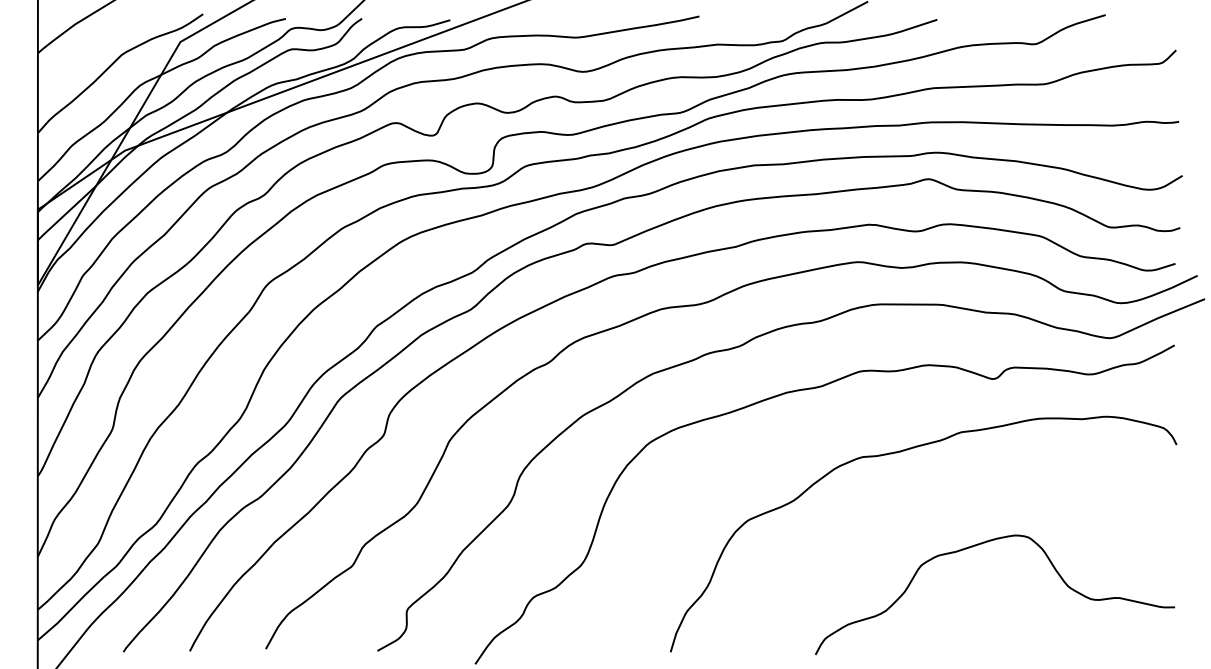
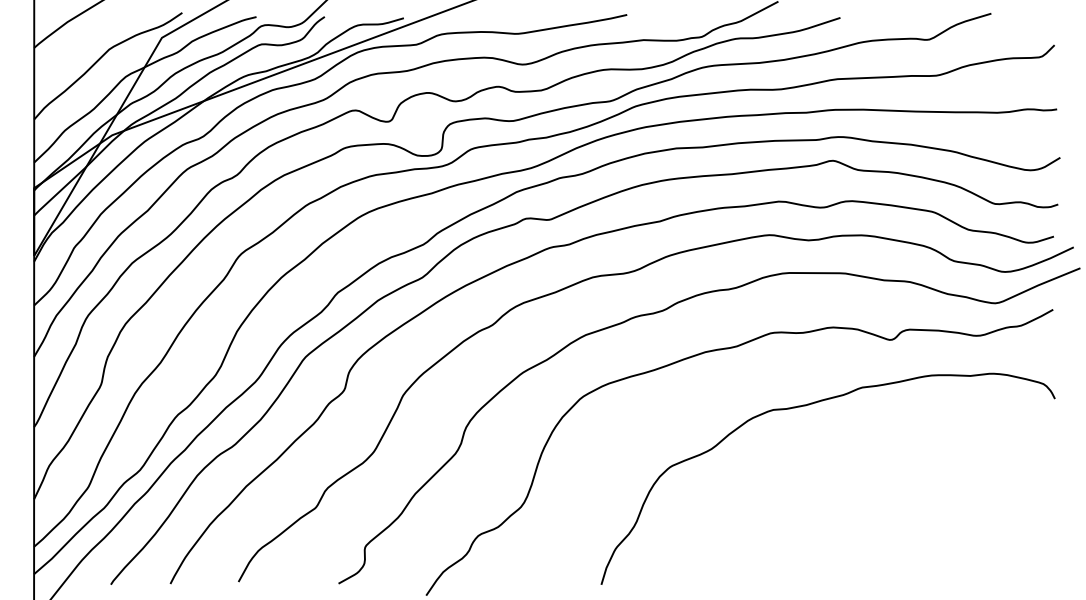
curve: (978, 545) -> (877, 489), removed

